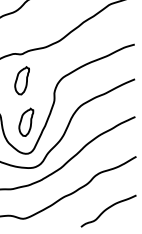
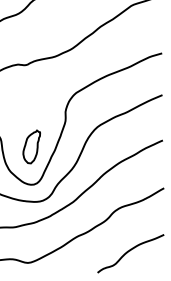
part: (21, 80) -> (26, 96), removed

